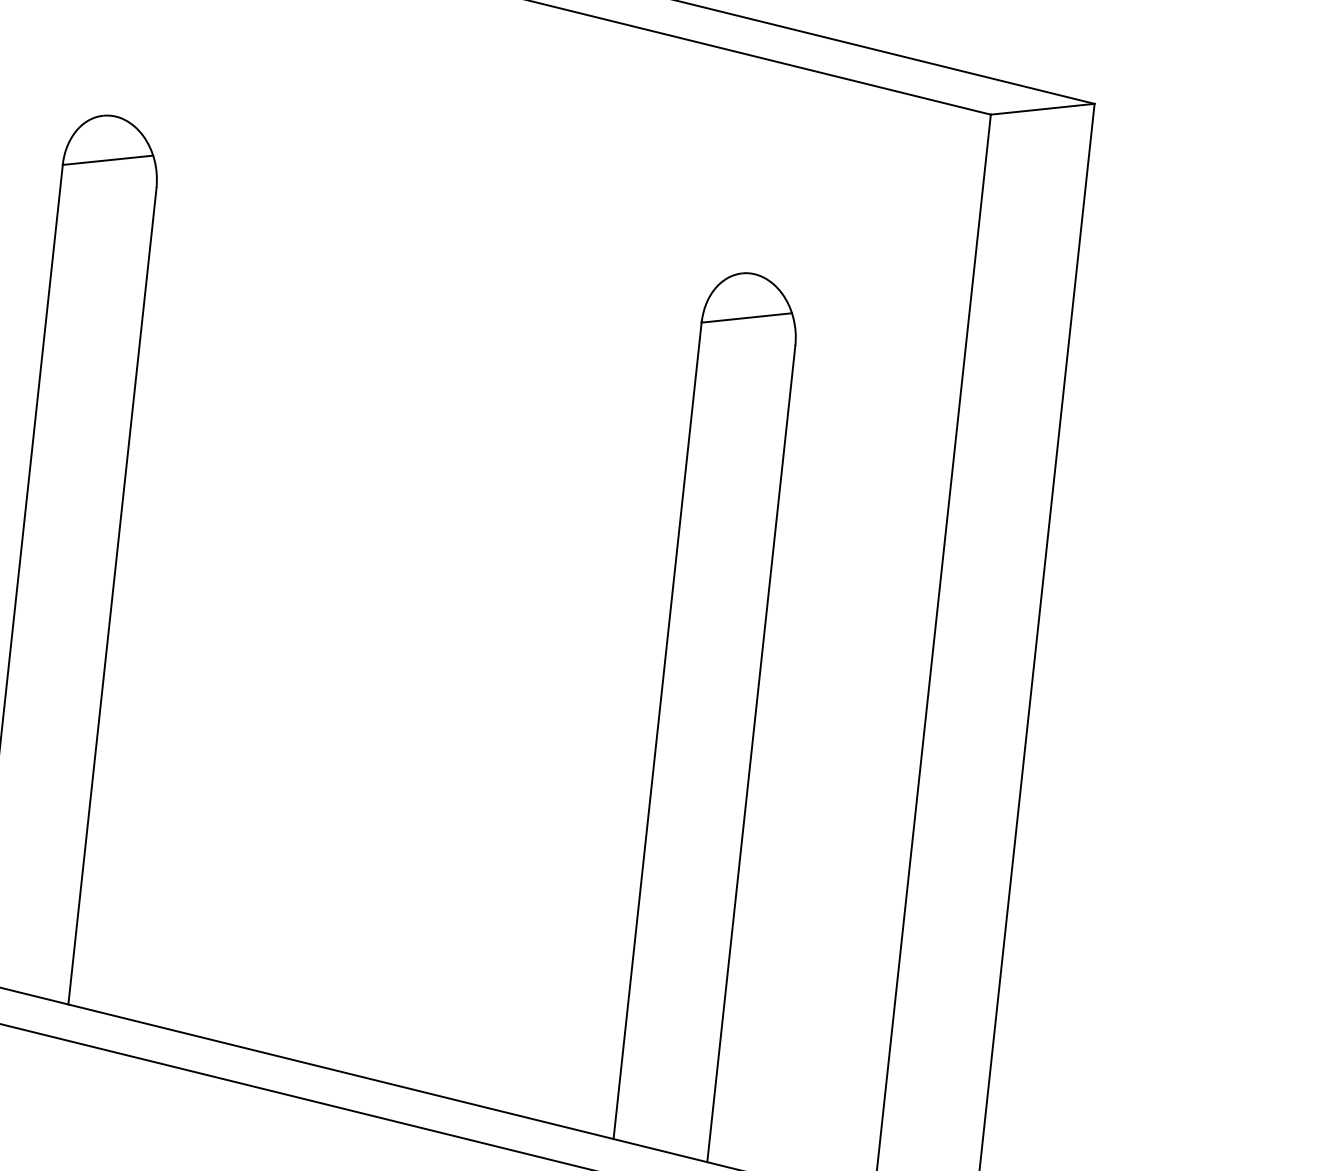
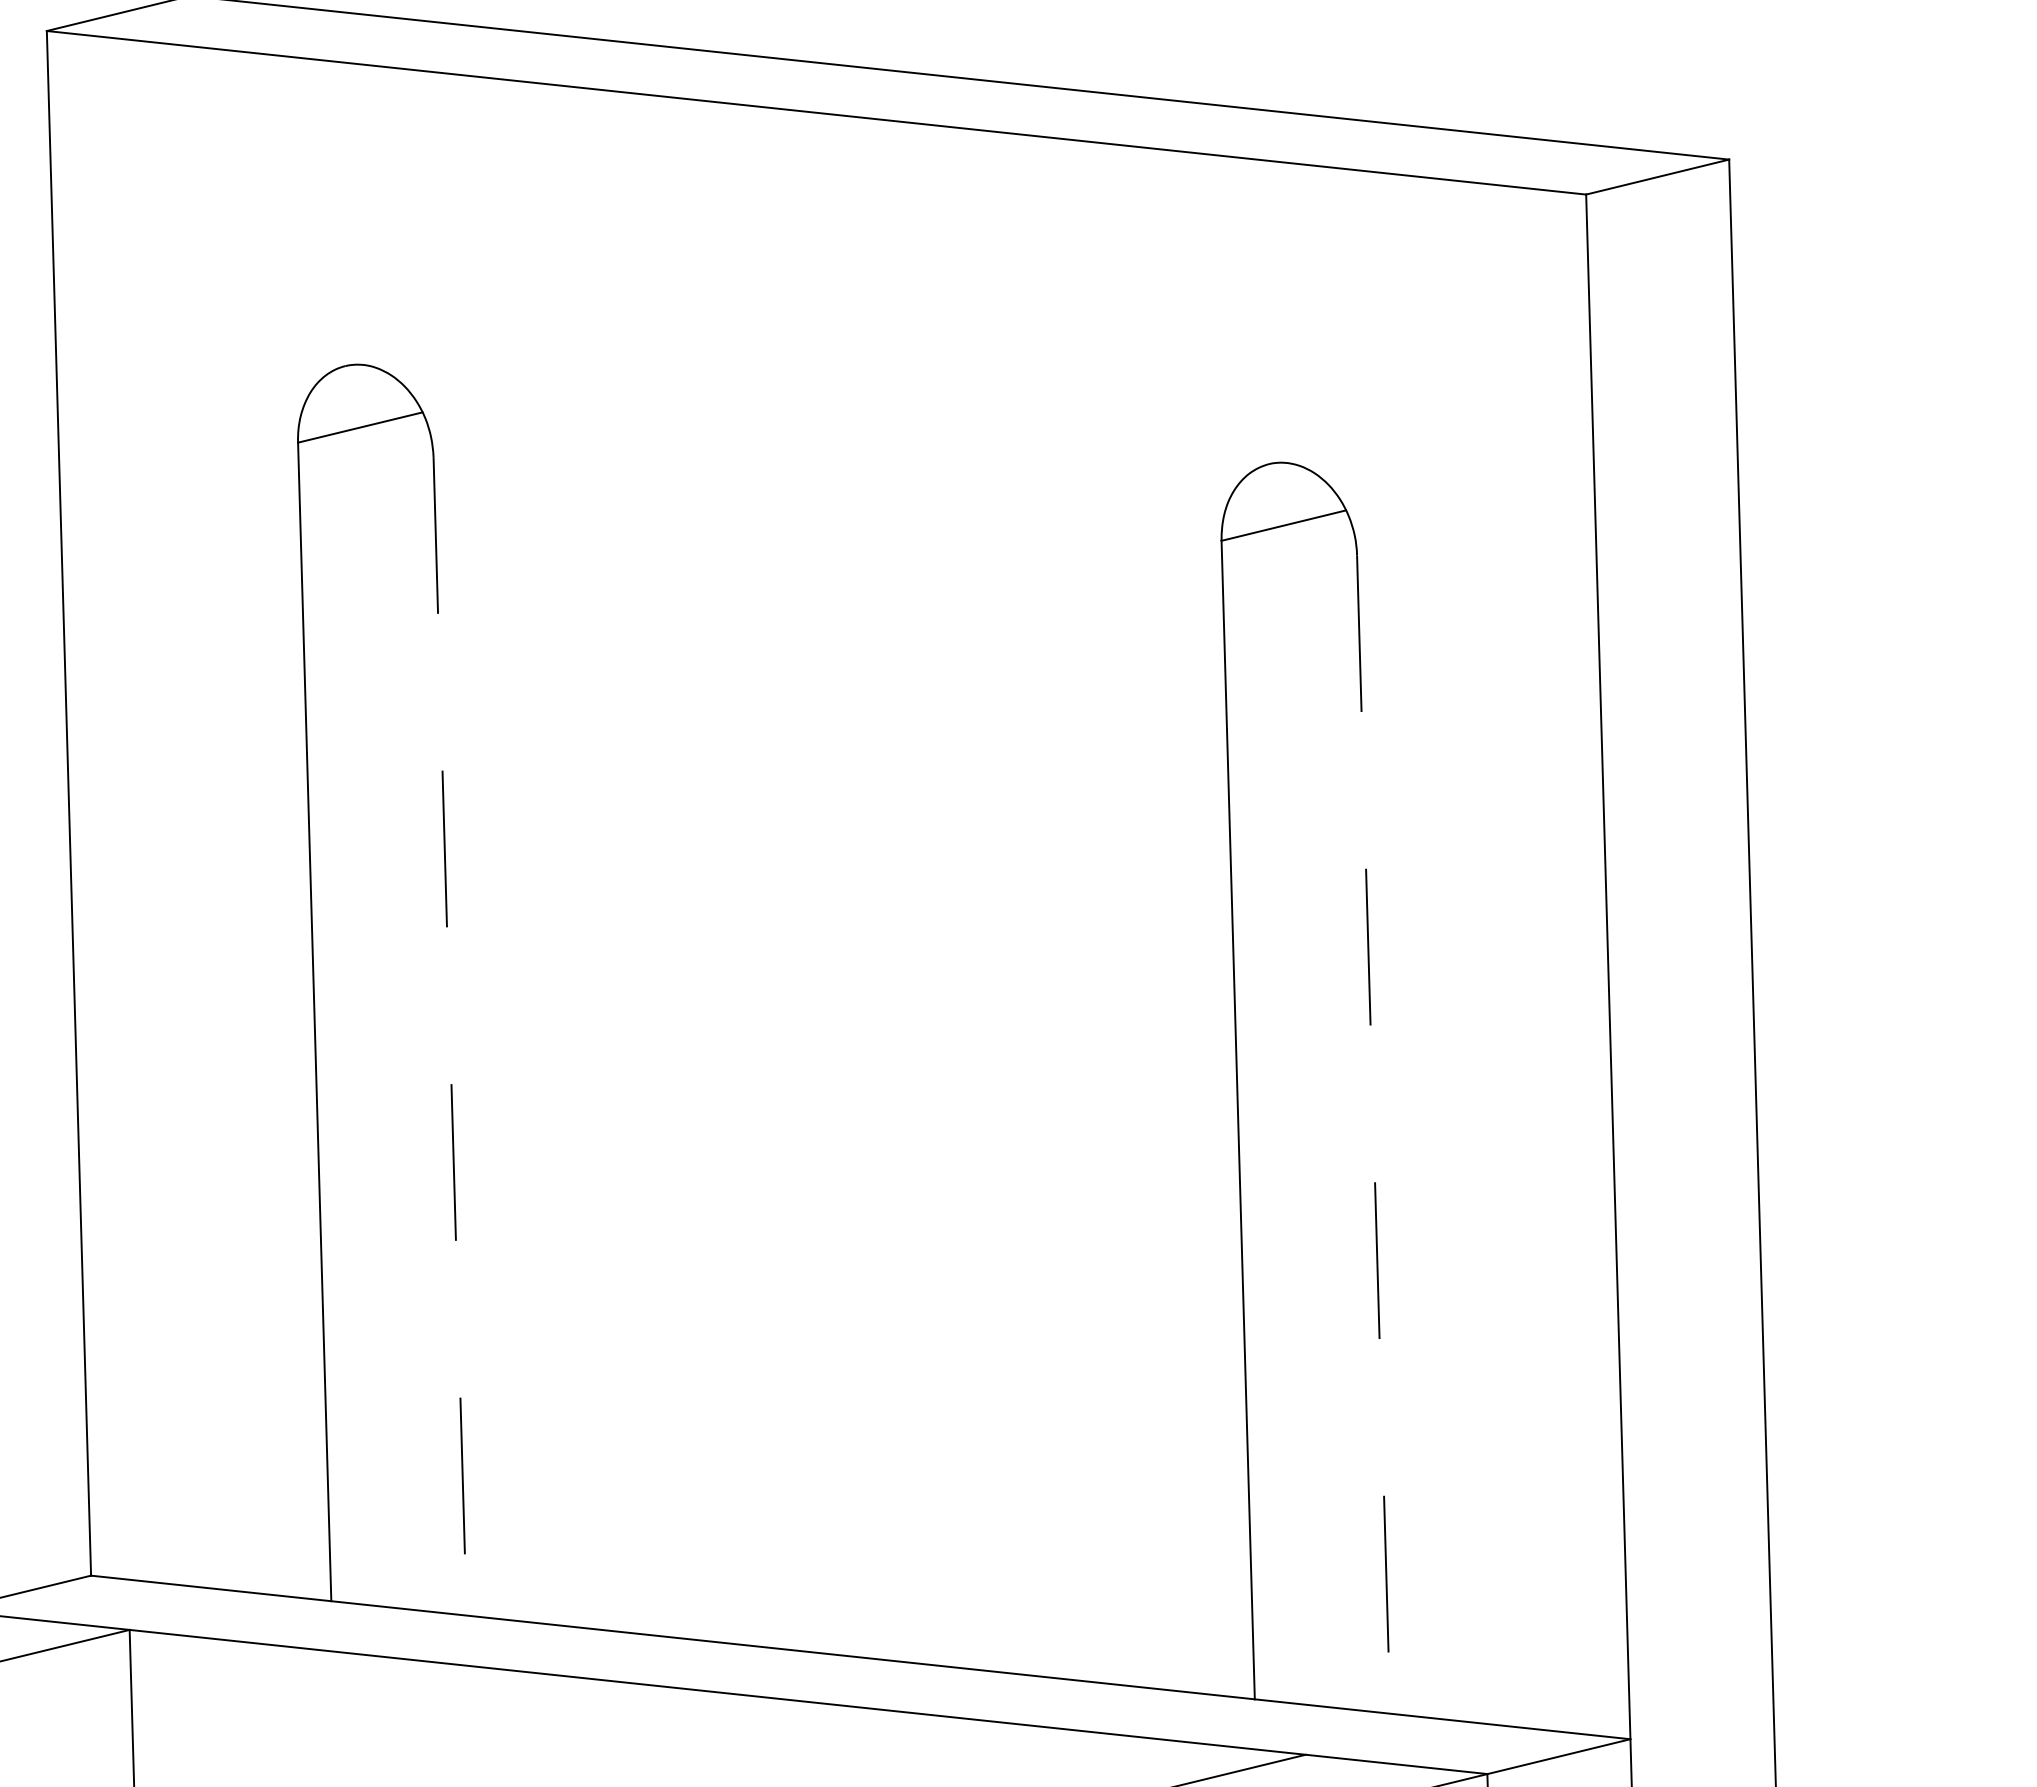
line: (112, 596) -> (450, 1036), solid -> dashed
line: (751, 753) -> (1373, 1134), solid -> dashed

